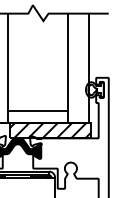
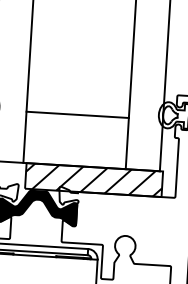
line: (37, 110) -> (76, 114), moved

